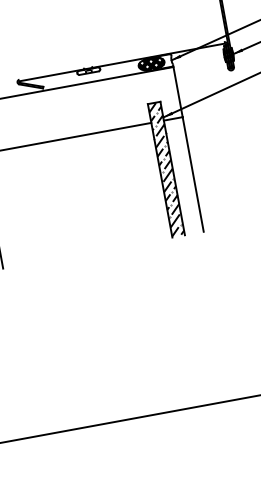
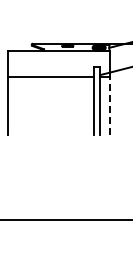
hatch: (165, 168) -> (96, 100), removed
line: (192, 173) -> (109, 105), solid -> dashed

